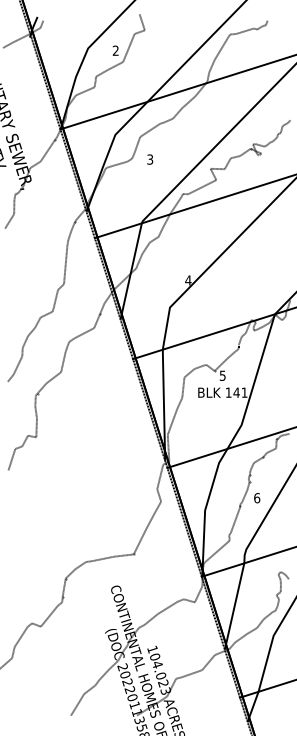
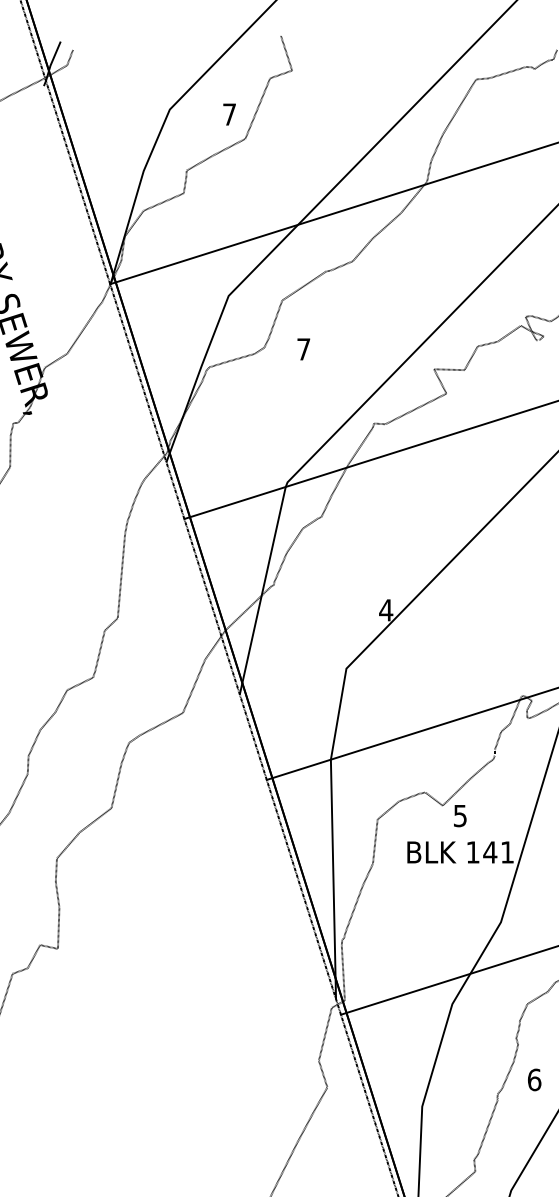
text: (115, 50) -> (228, 113), 2 -> 7
text: (150, 159) -> (304, 349), 3 -> 7

